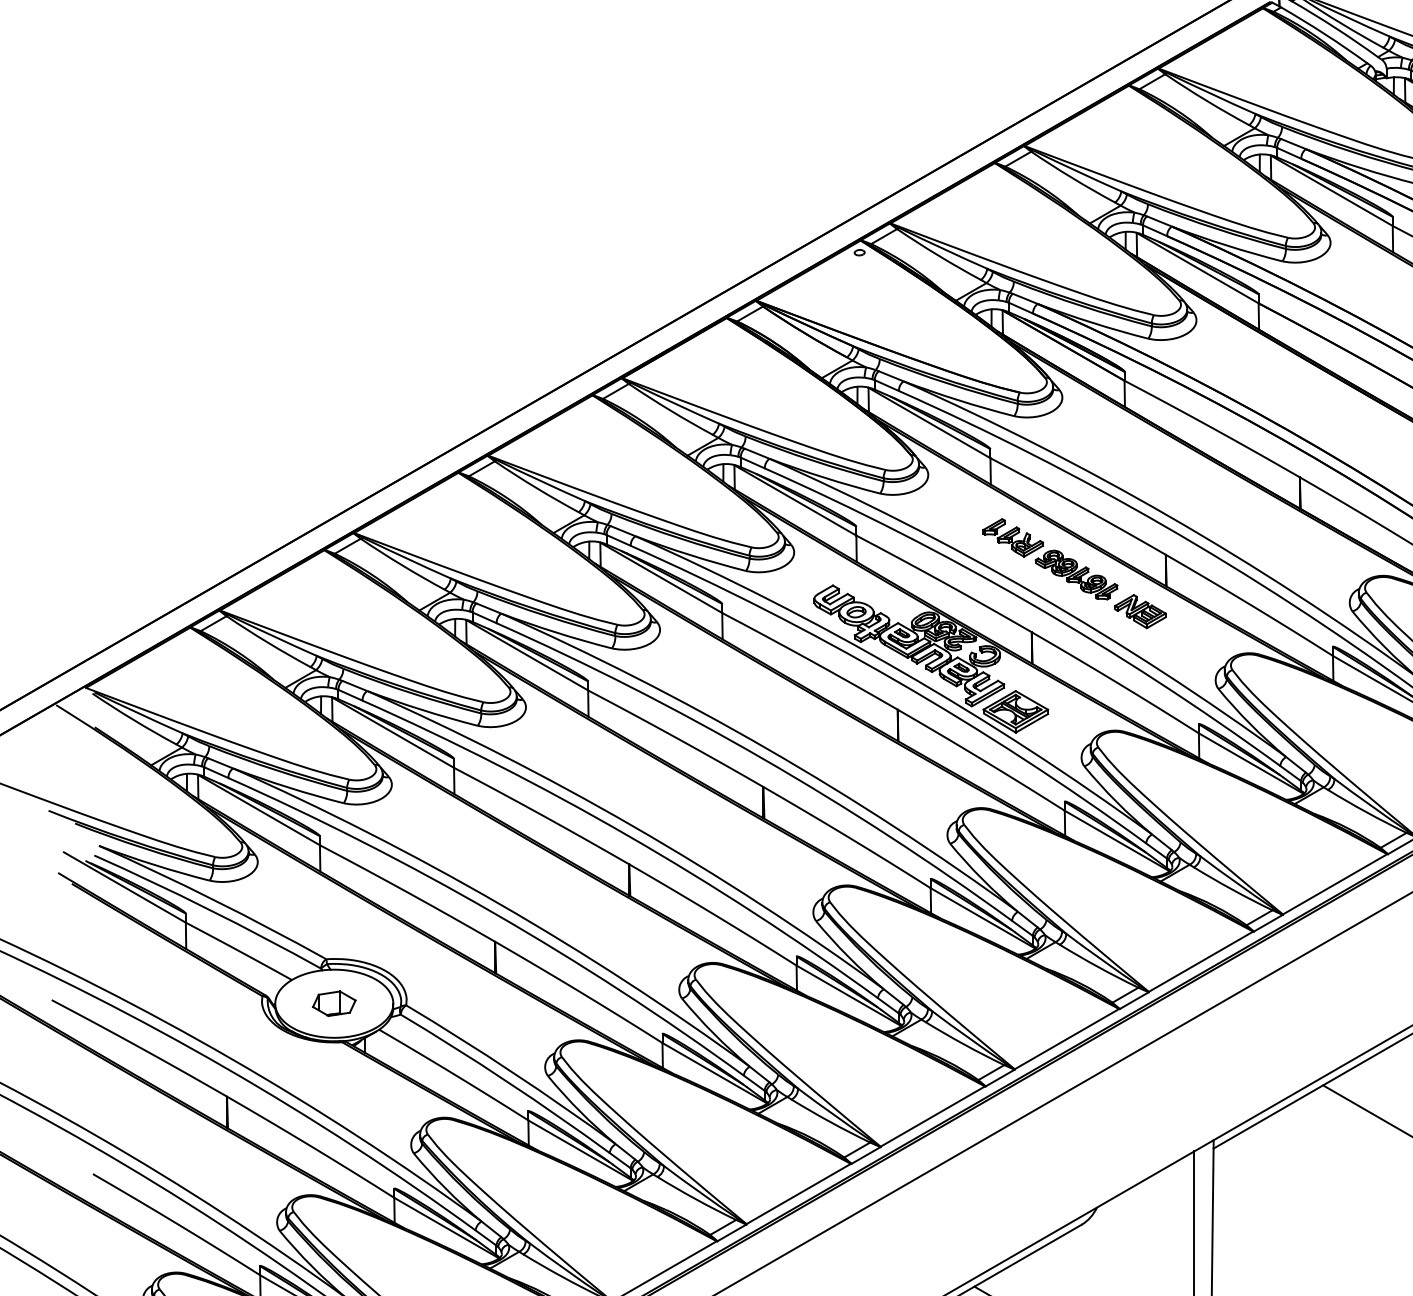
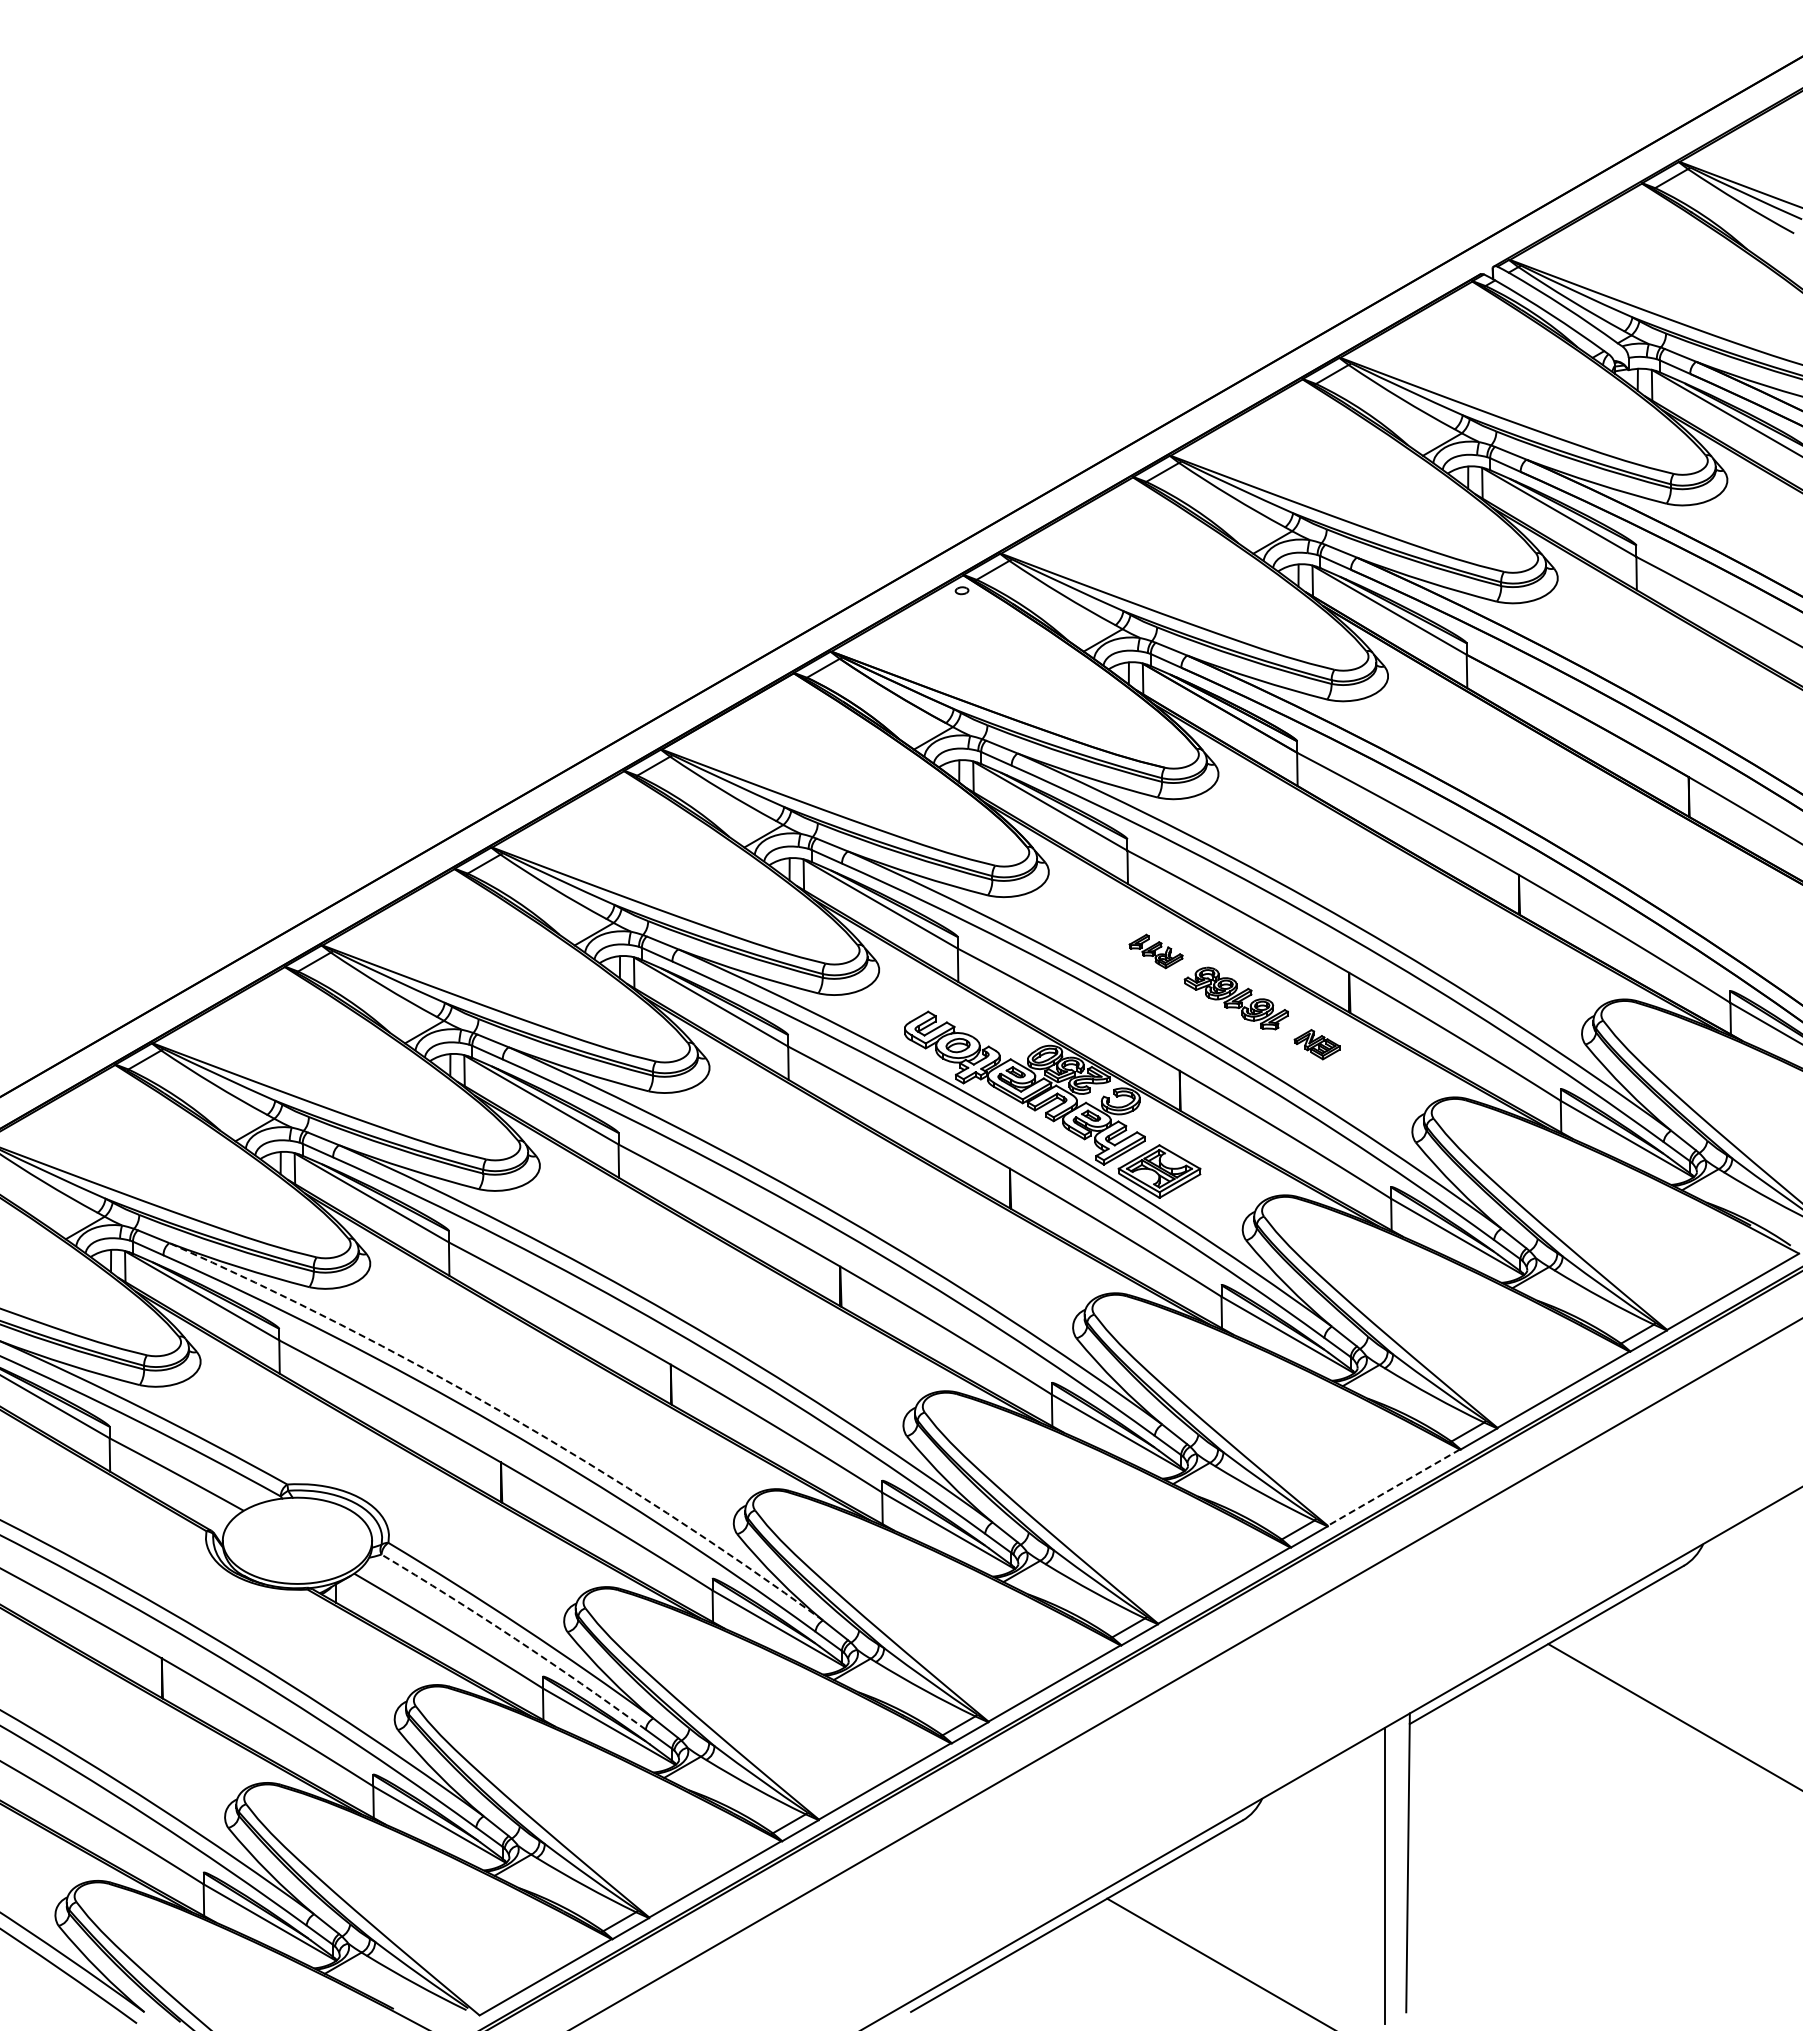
part: (1012, 537) -> (1155, 951), size x0.7
part: (1140, 611) -> (1317, 1044), size x0.7
arc: (499, 903) -> (506, 1414), solid -> dashed
line: (1200, 961) -> (1393, 1487), solid -> dashed
part: (334, 1003) -> (297, 1540), removed
arc: (506, 1081) -> (515, 1639), solid -> dashed

